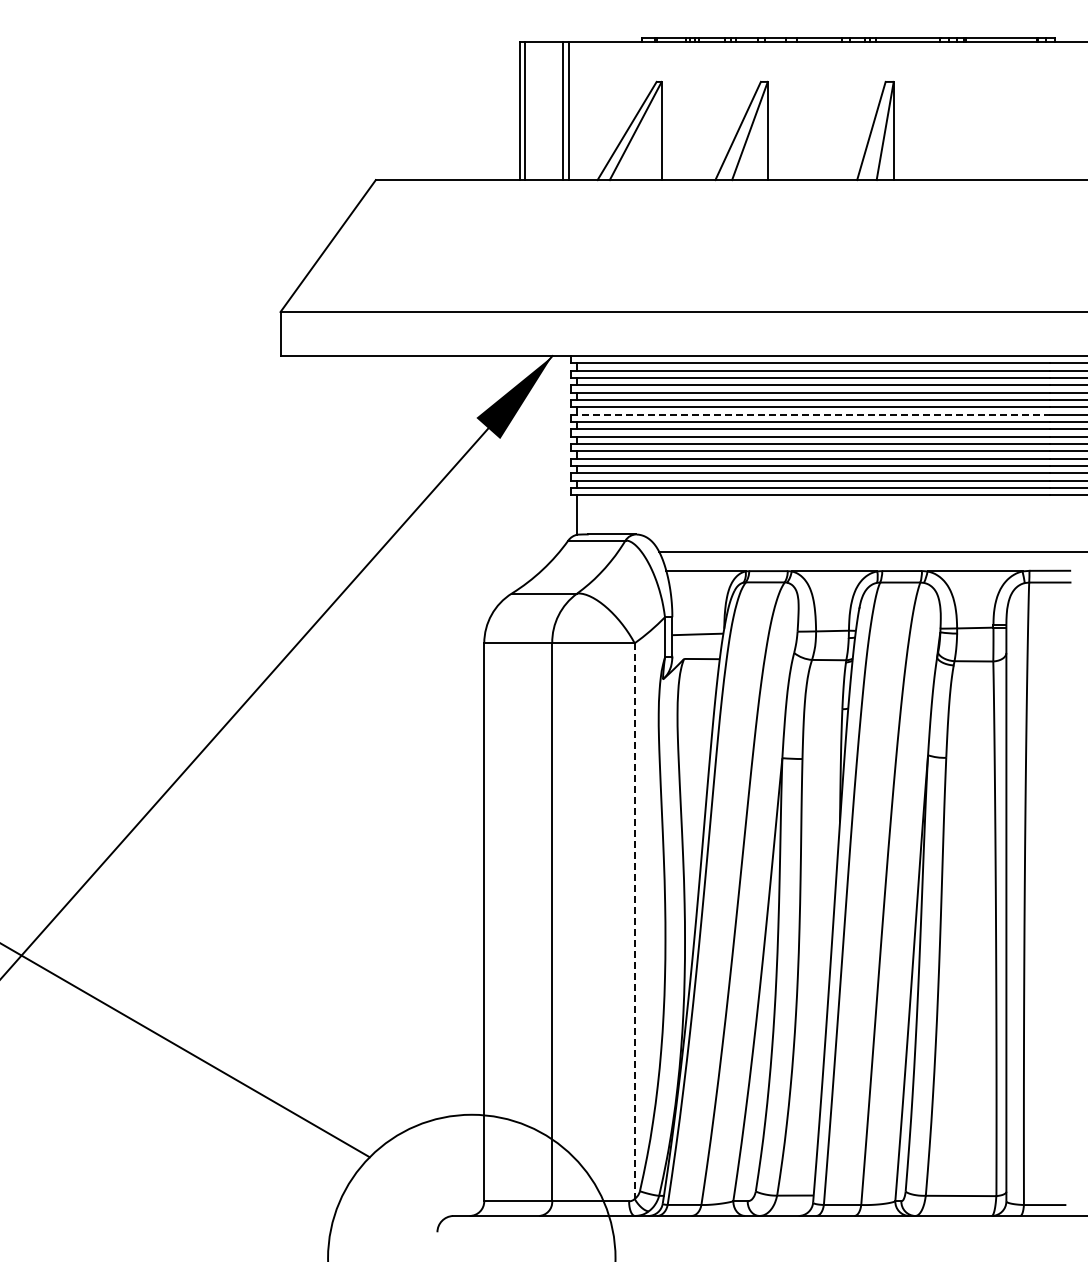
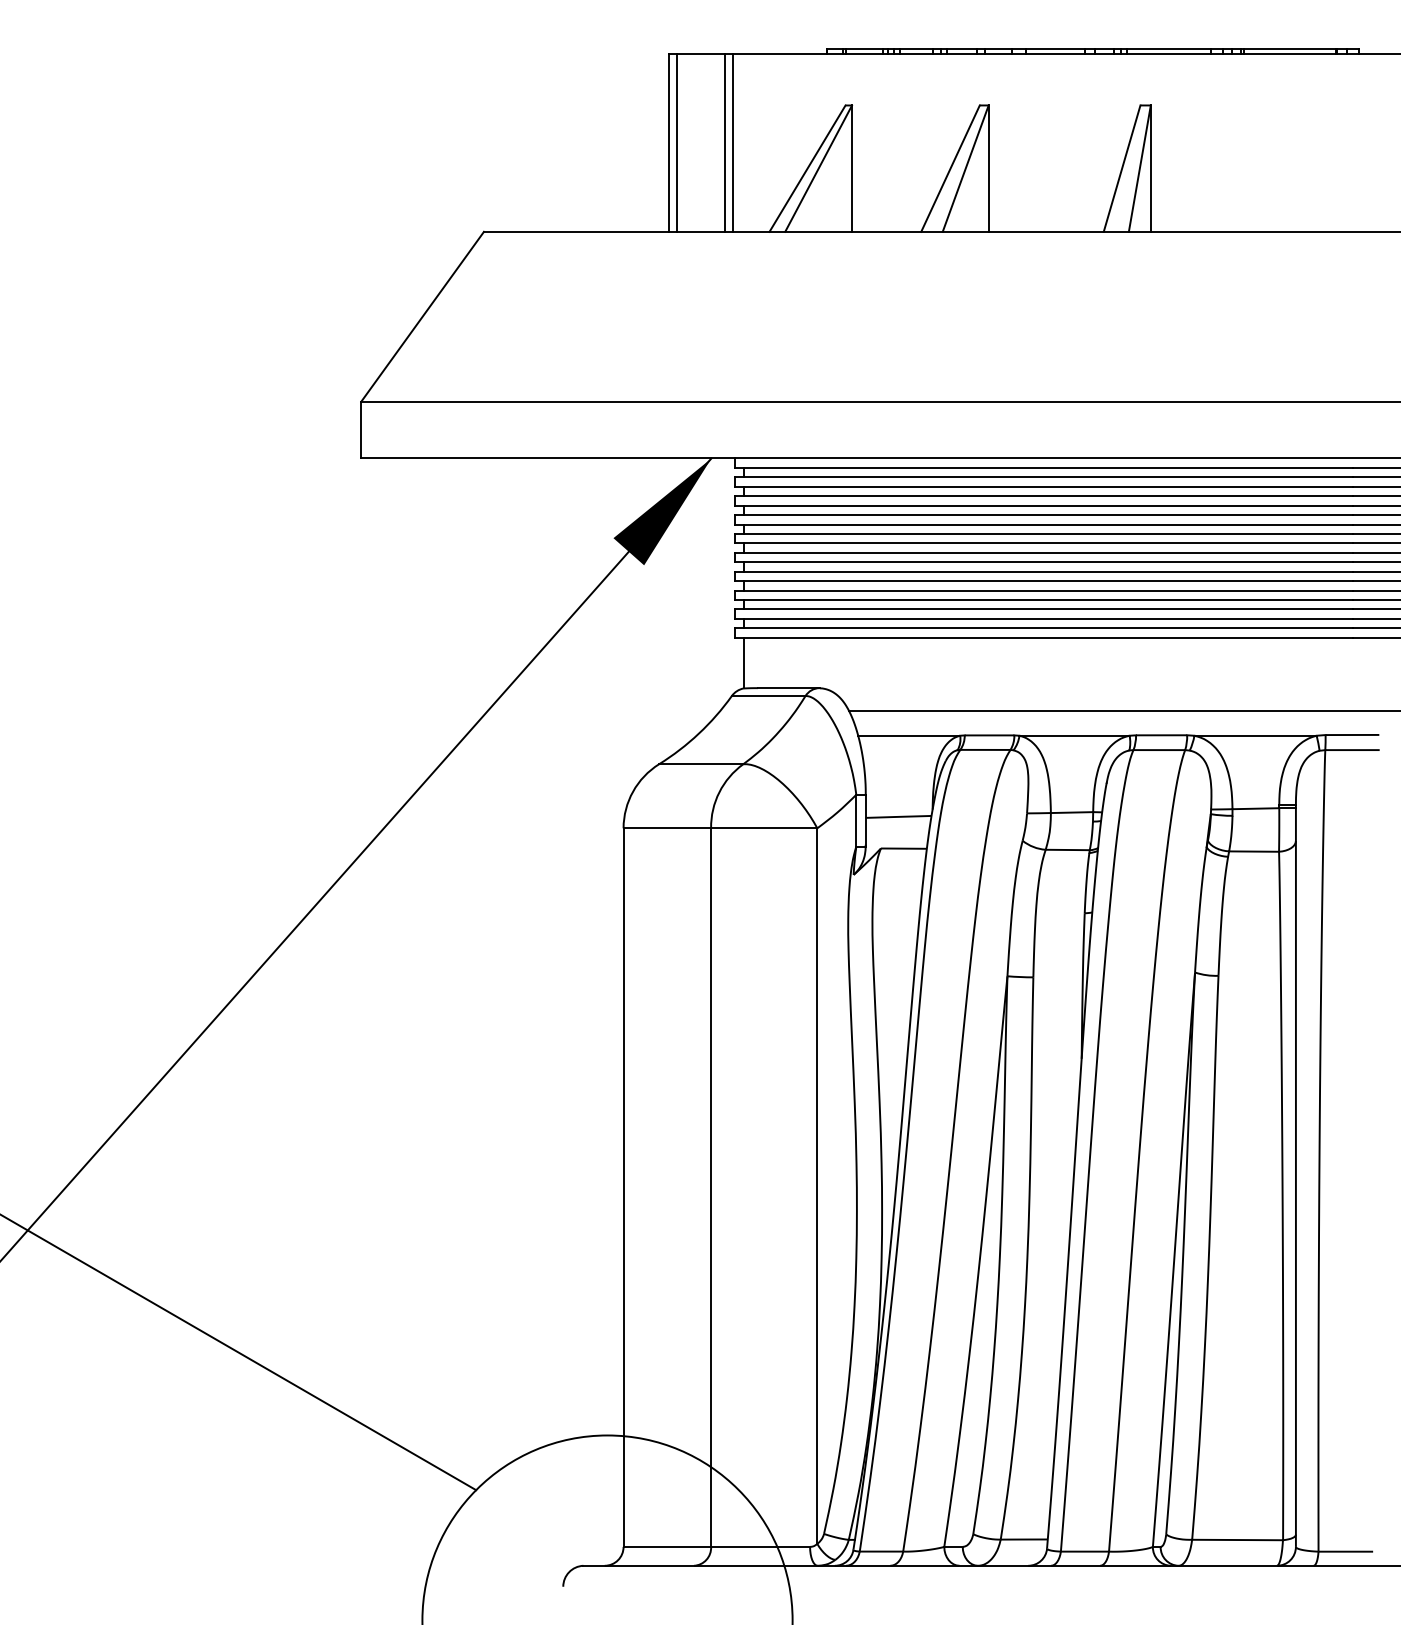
line: (810, 414) -> (1043, 533), dashed -> solid
line: (634, 921) -> (817, 1186), dashed -> solid

